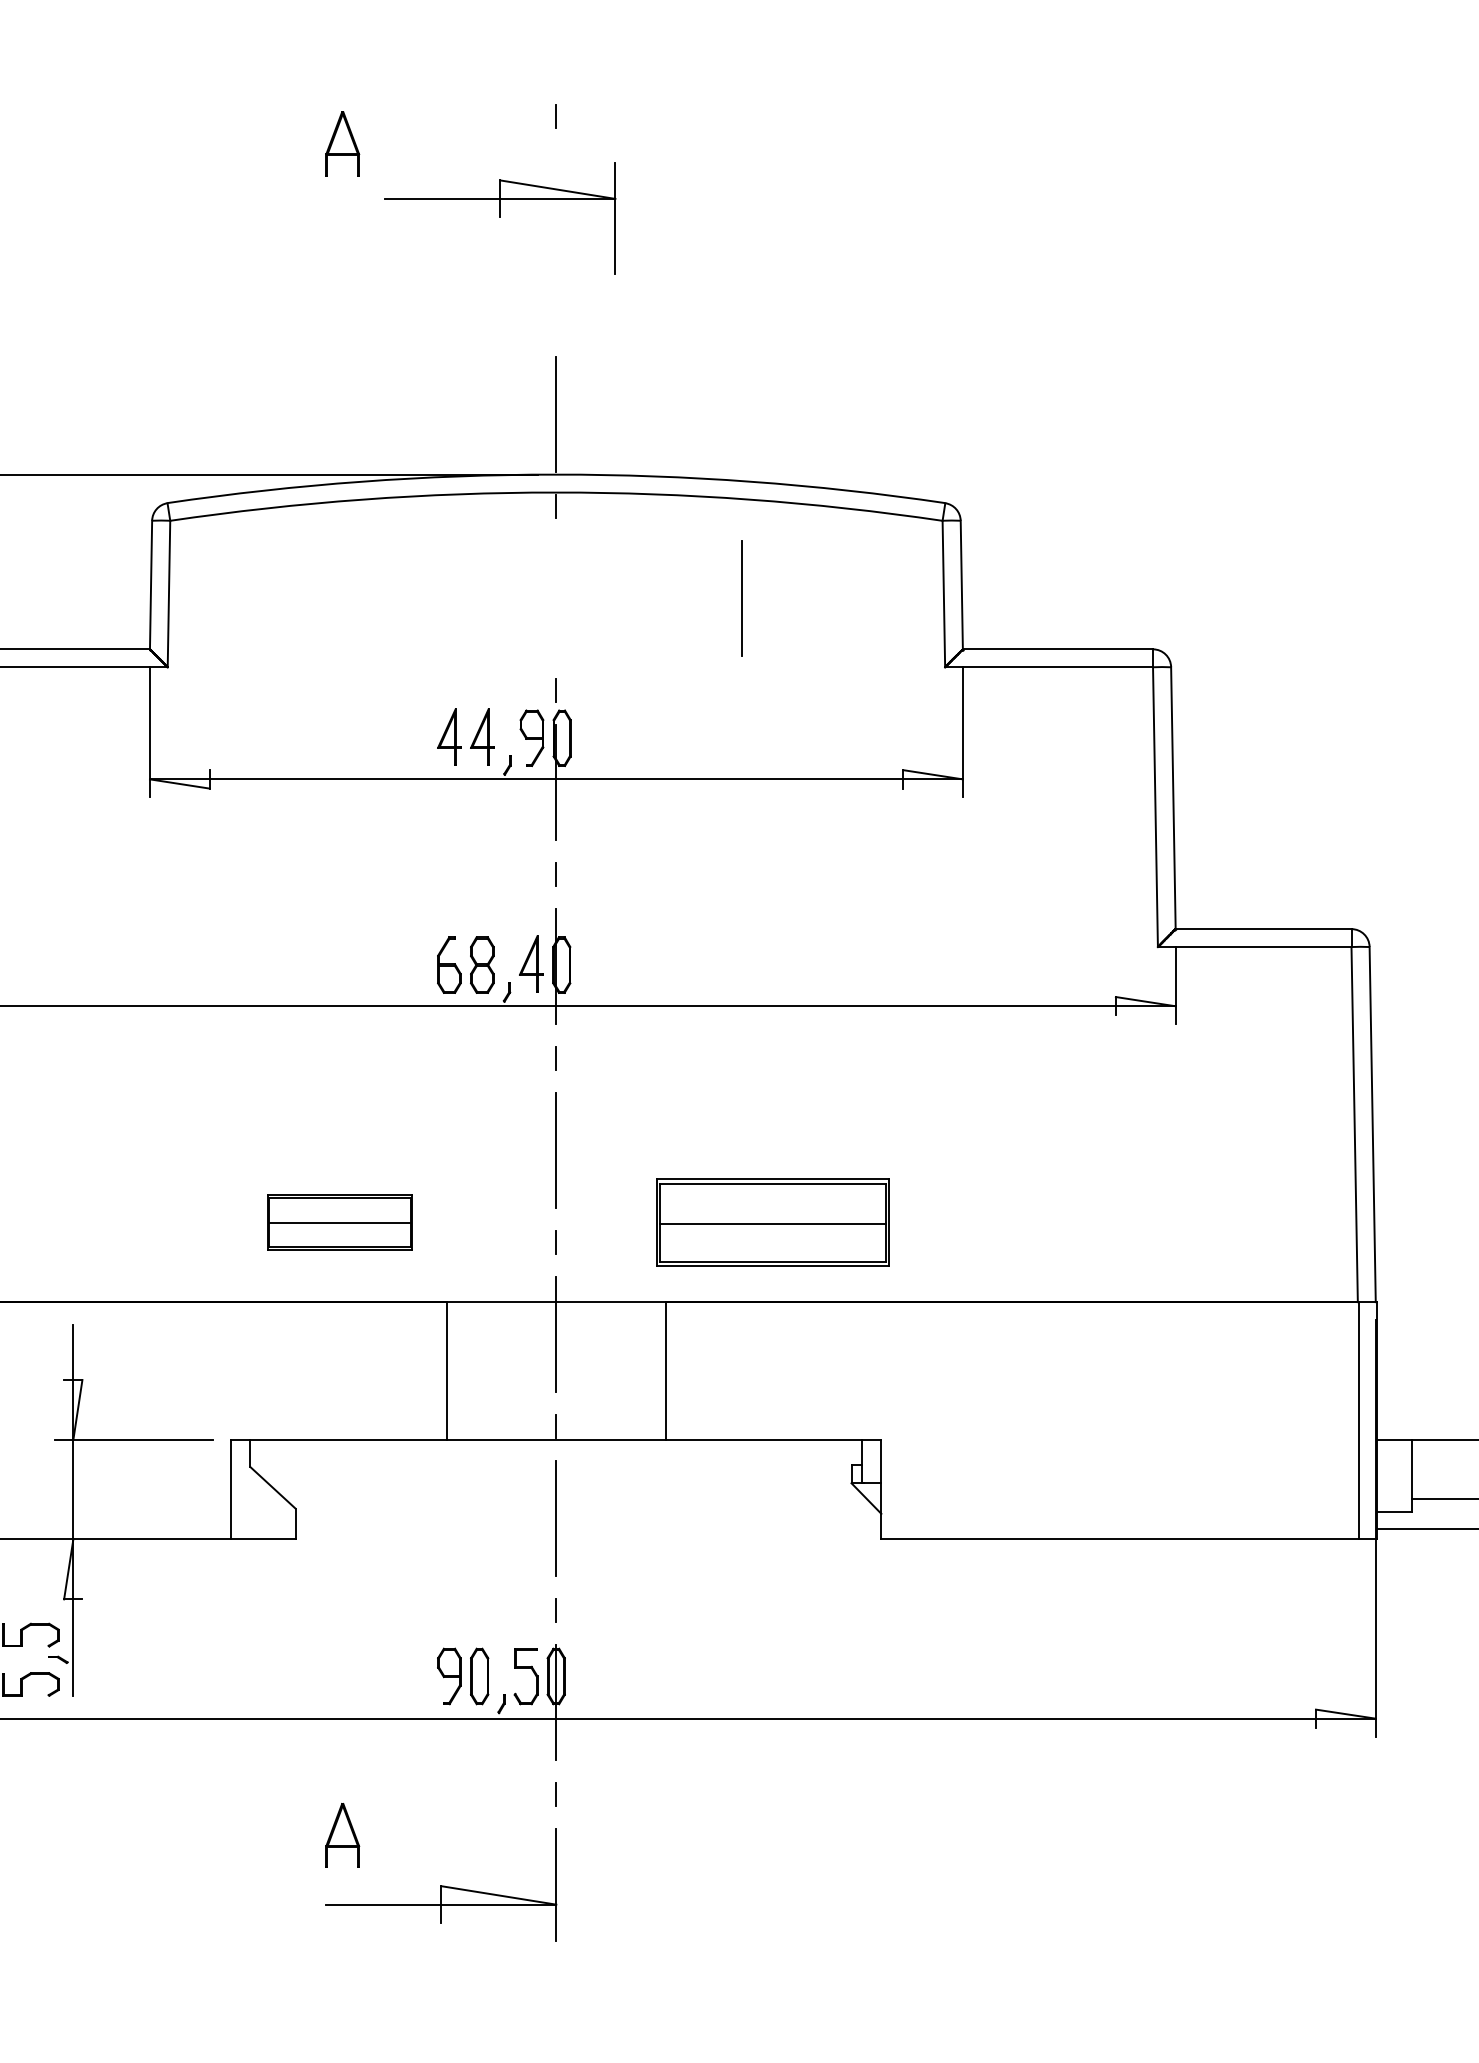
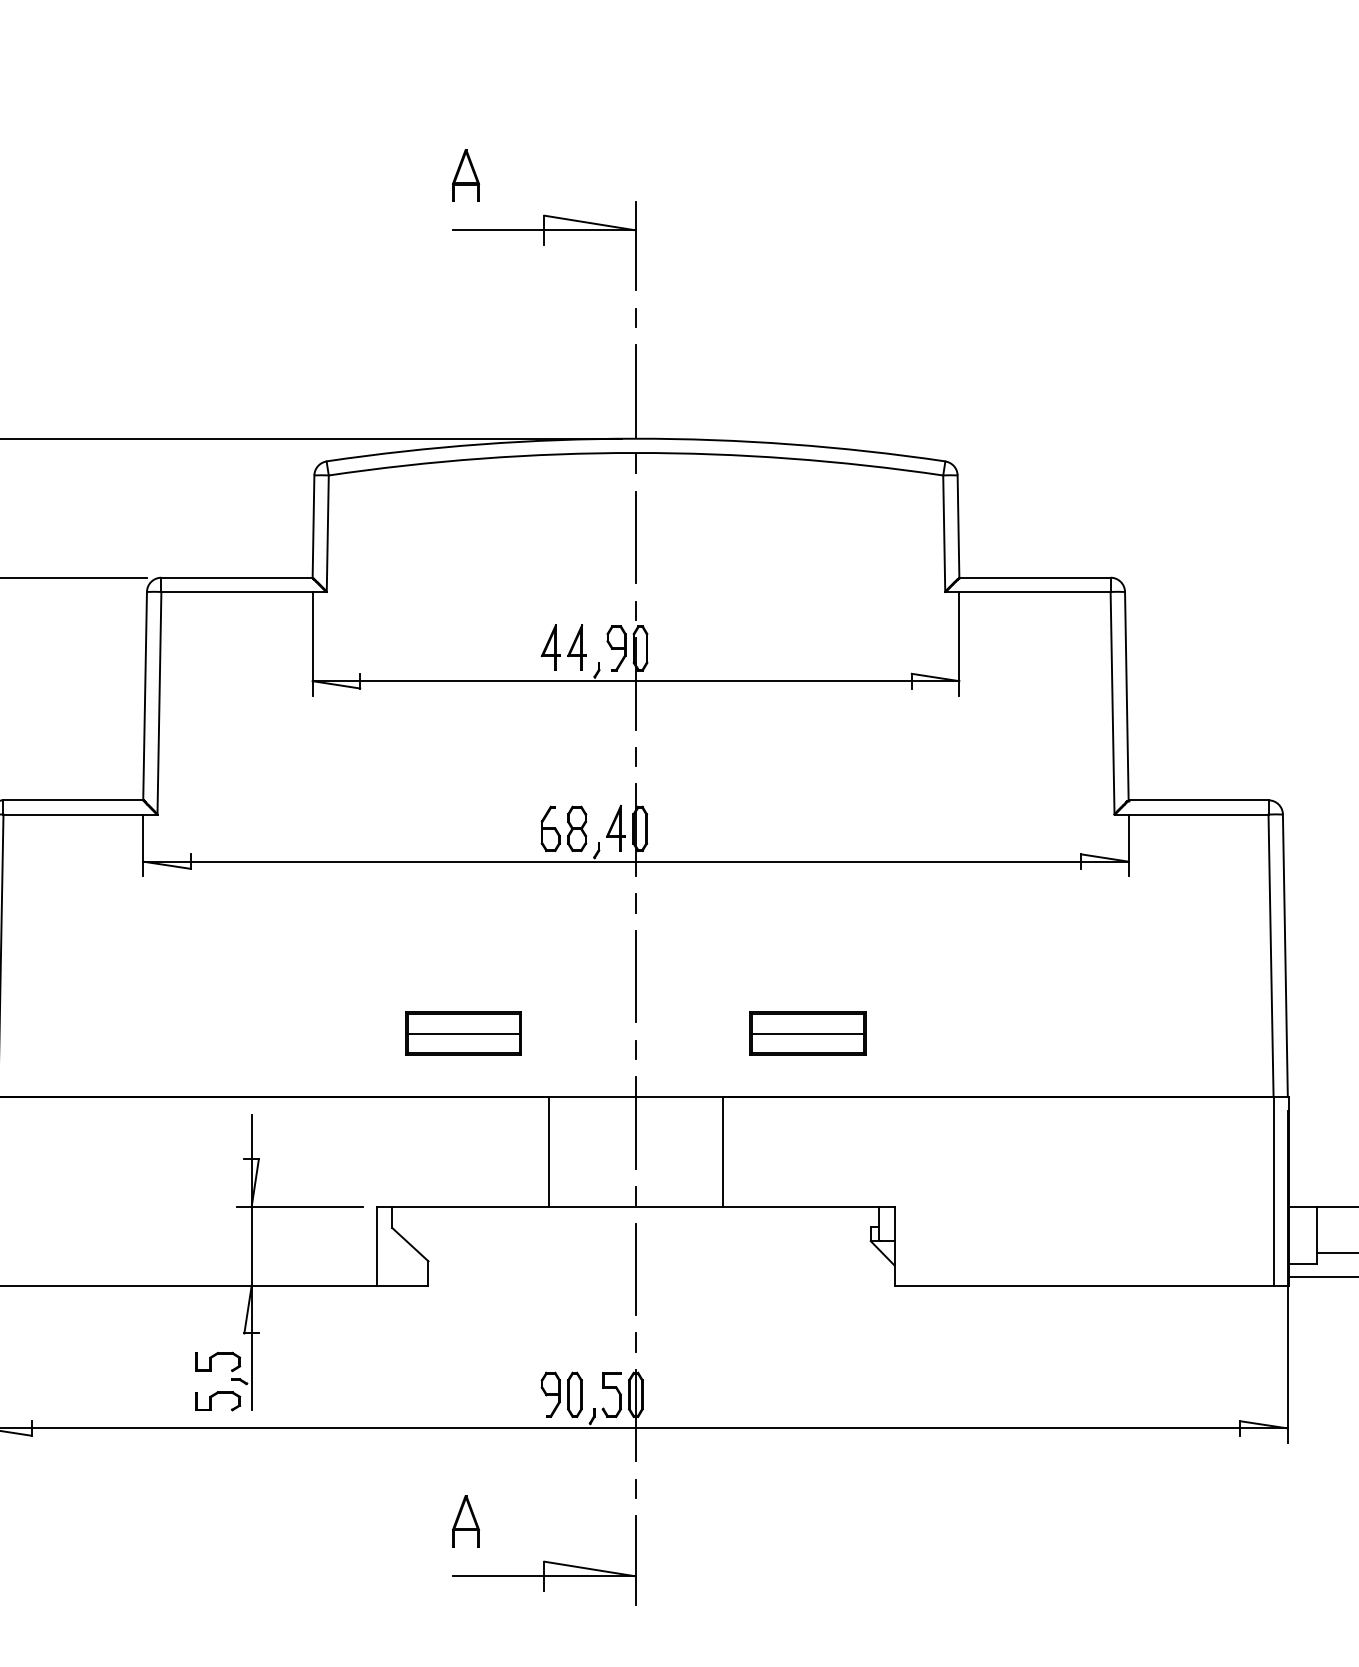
line: (555, 116) -> (635, 317), moved
part: (500, 217) -> (544, 245), moved
line: (741, 598) -> (635, 537), moved
part: (771, 1222) -> (807, 1033), size x0.62

